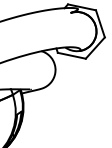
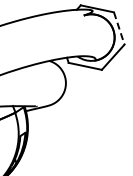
line: (100, 23) -> (119, 28), solid -> dashed

